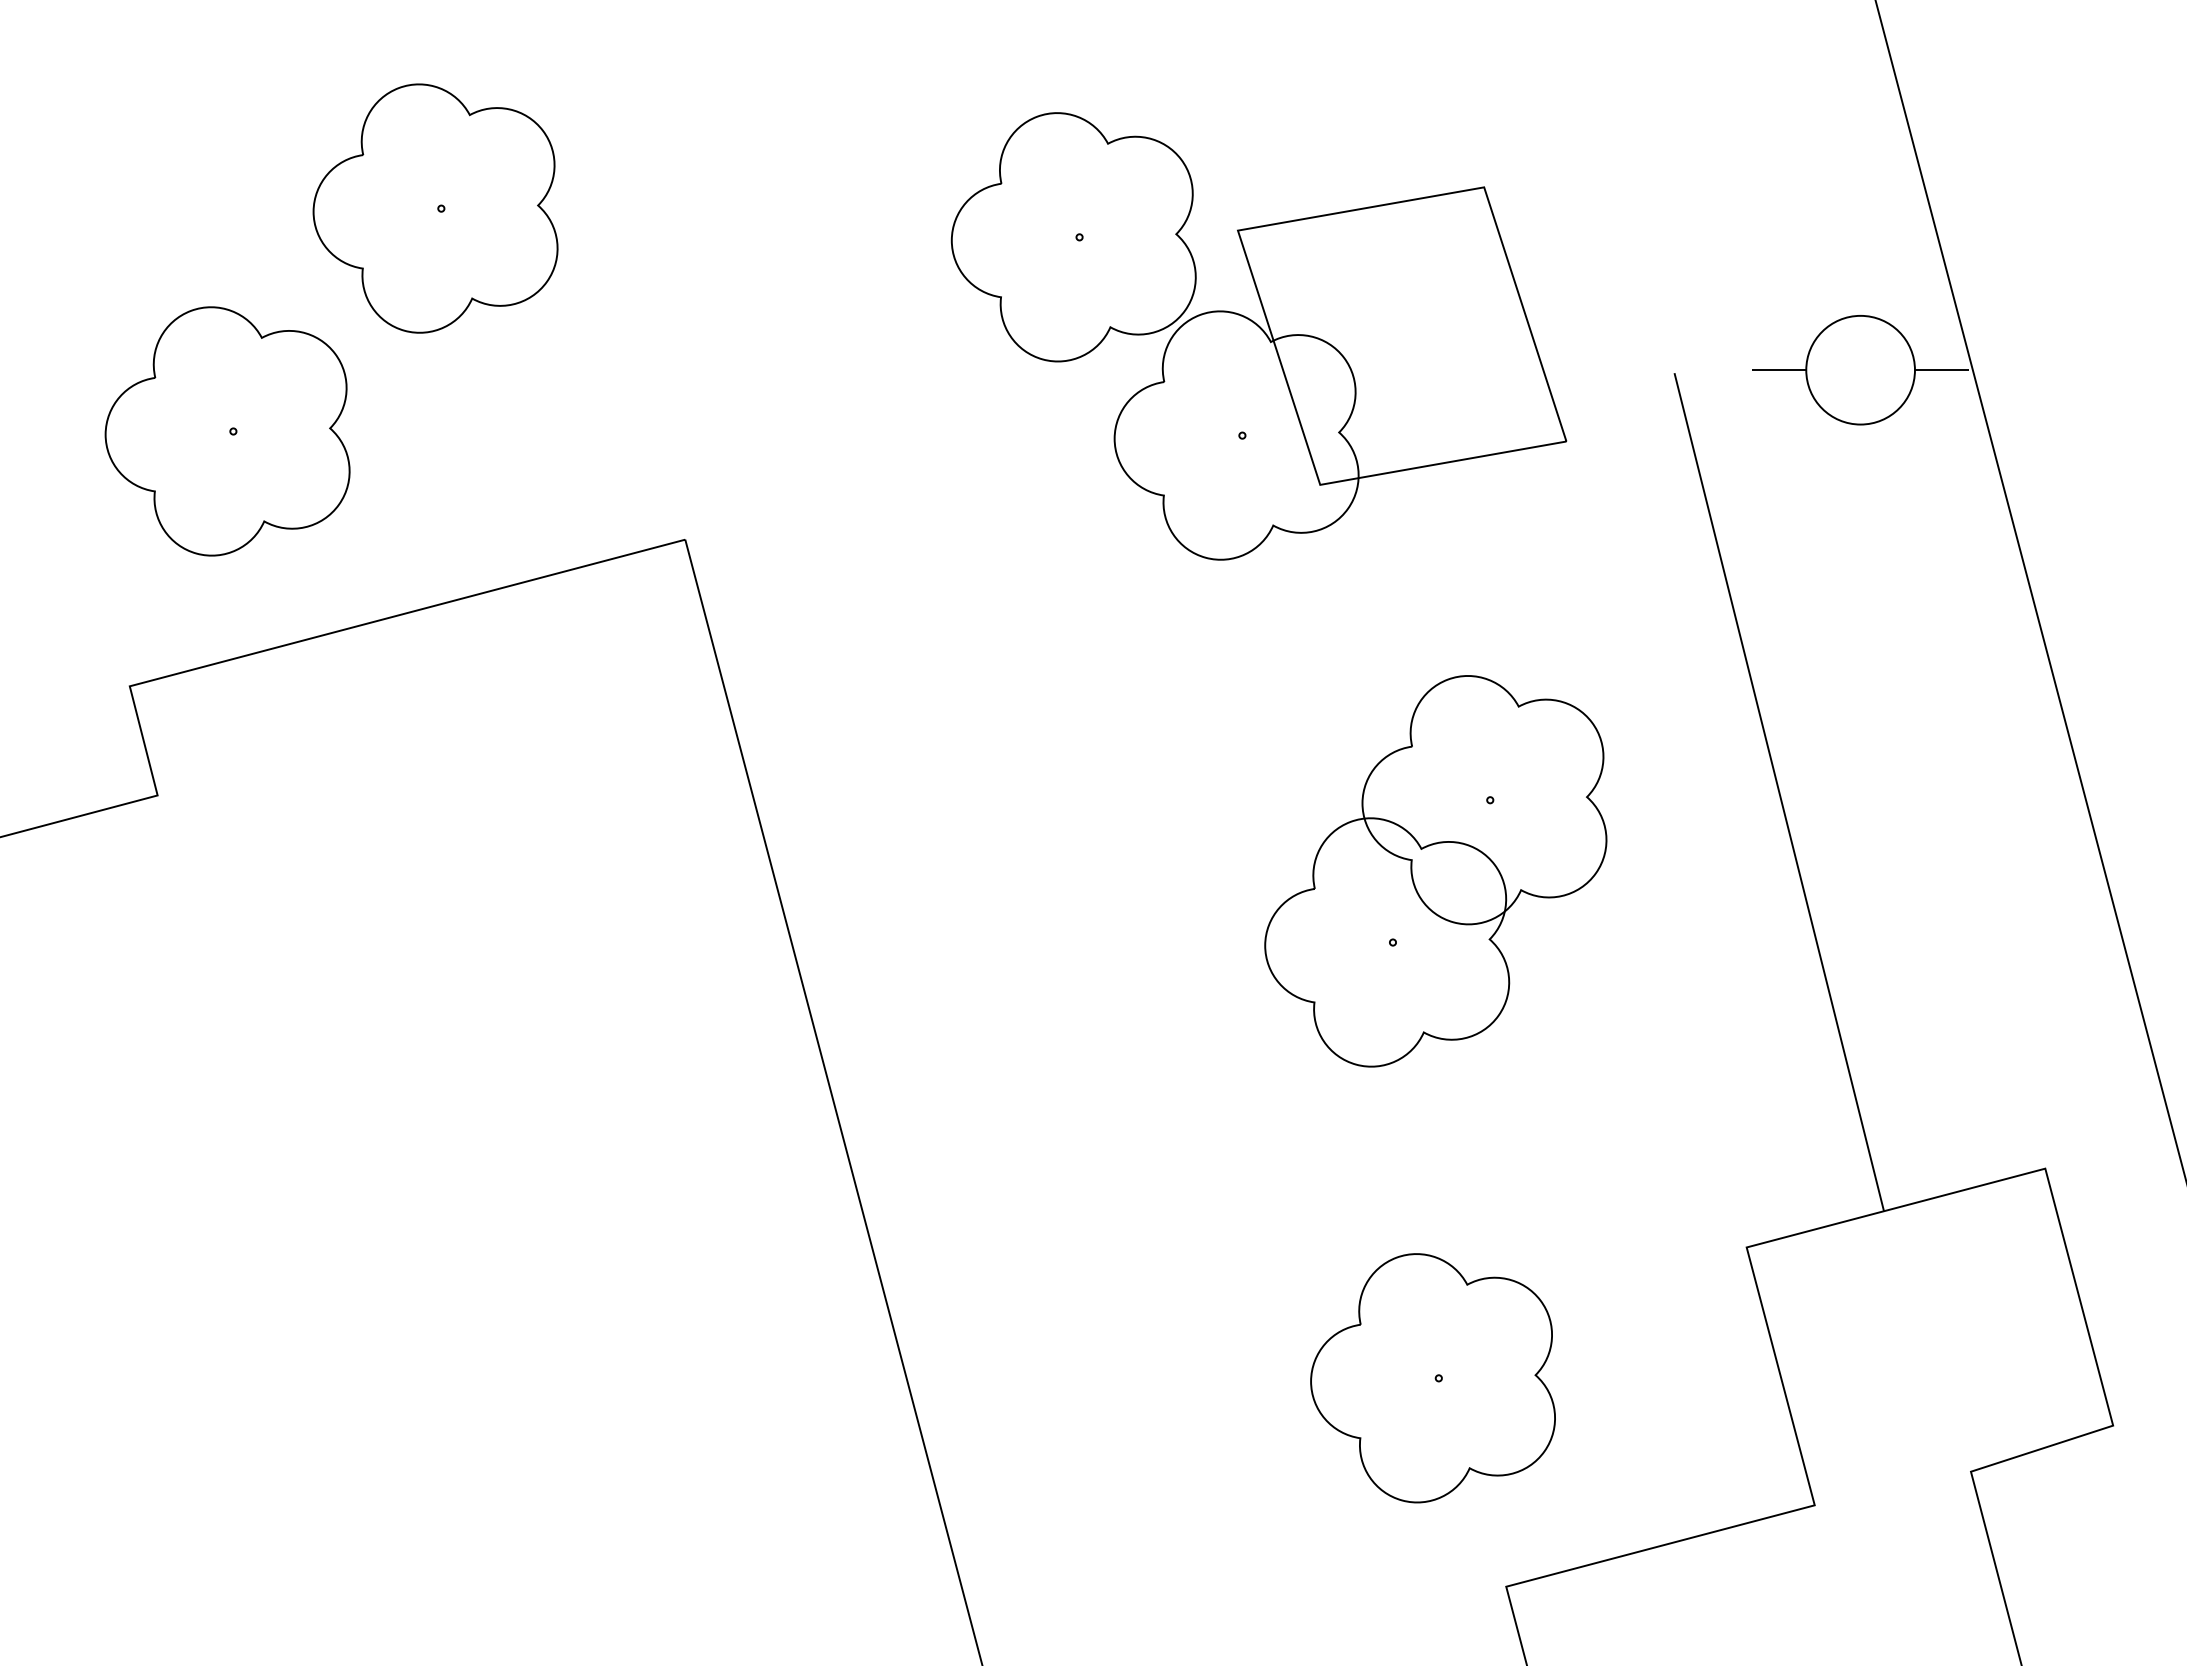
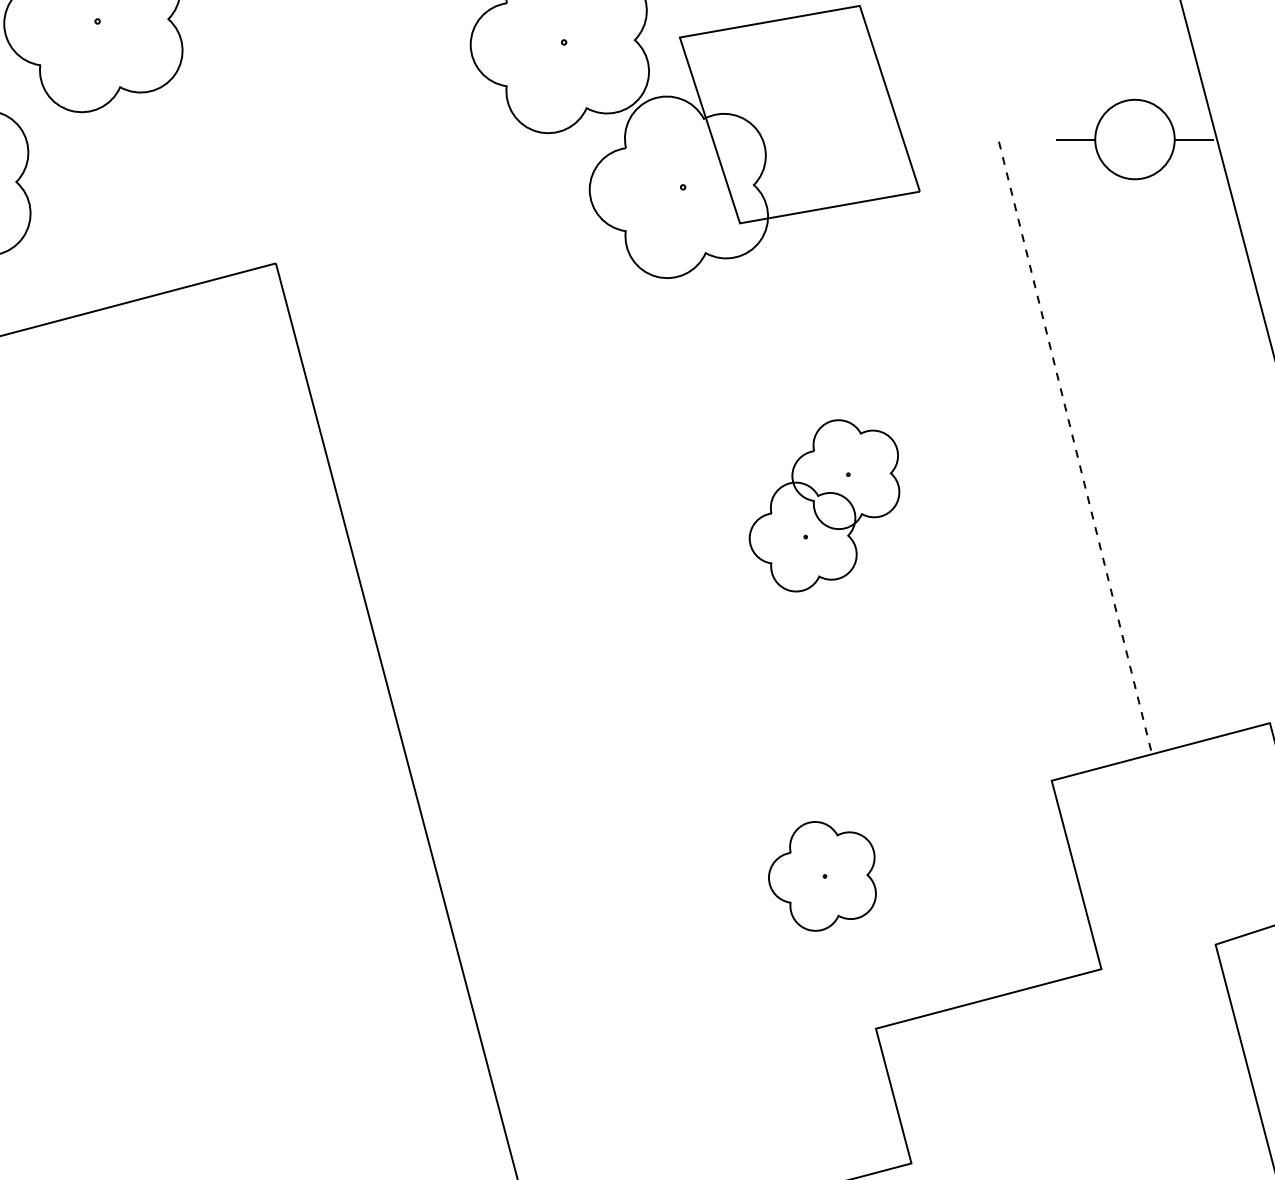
line: (1779, 792) -> (1075, 448), solid -> dashed
part: (1435, 871) -> (824, 505), size x0.6
part: (1432, 1378) -> (822, 876), size x0.6

